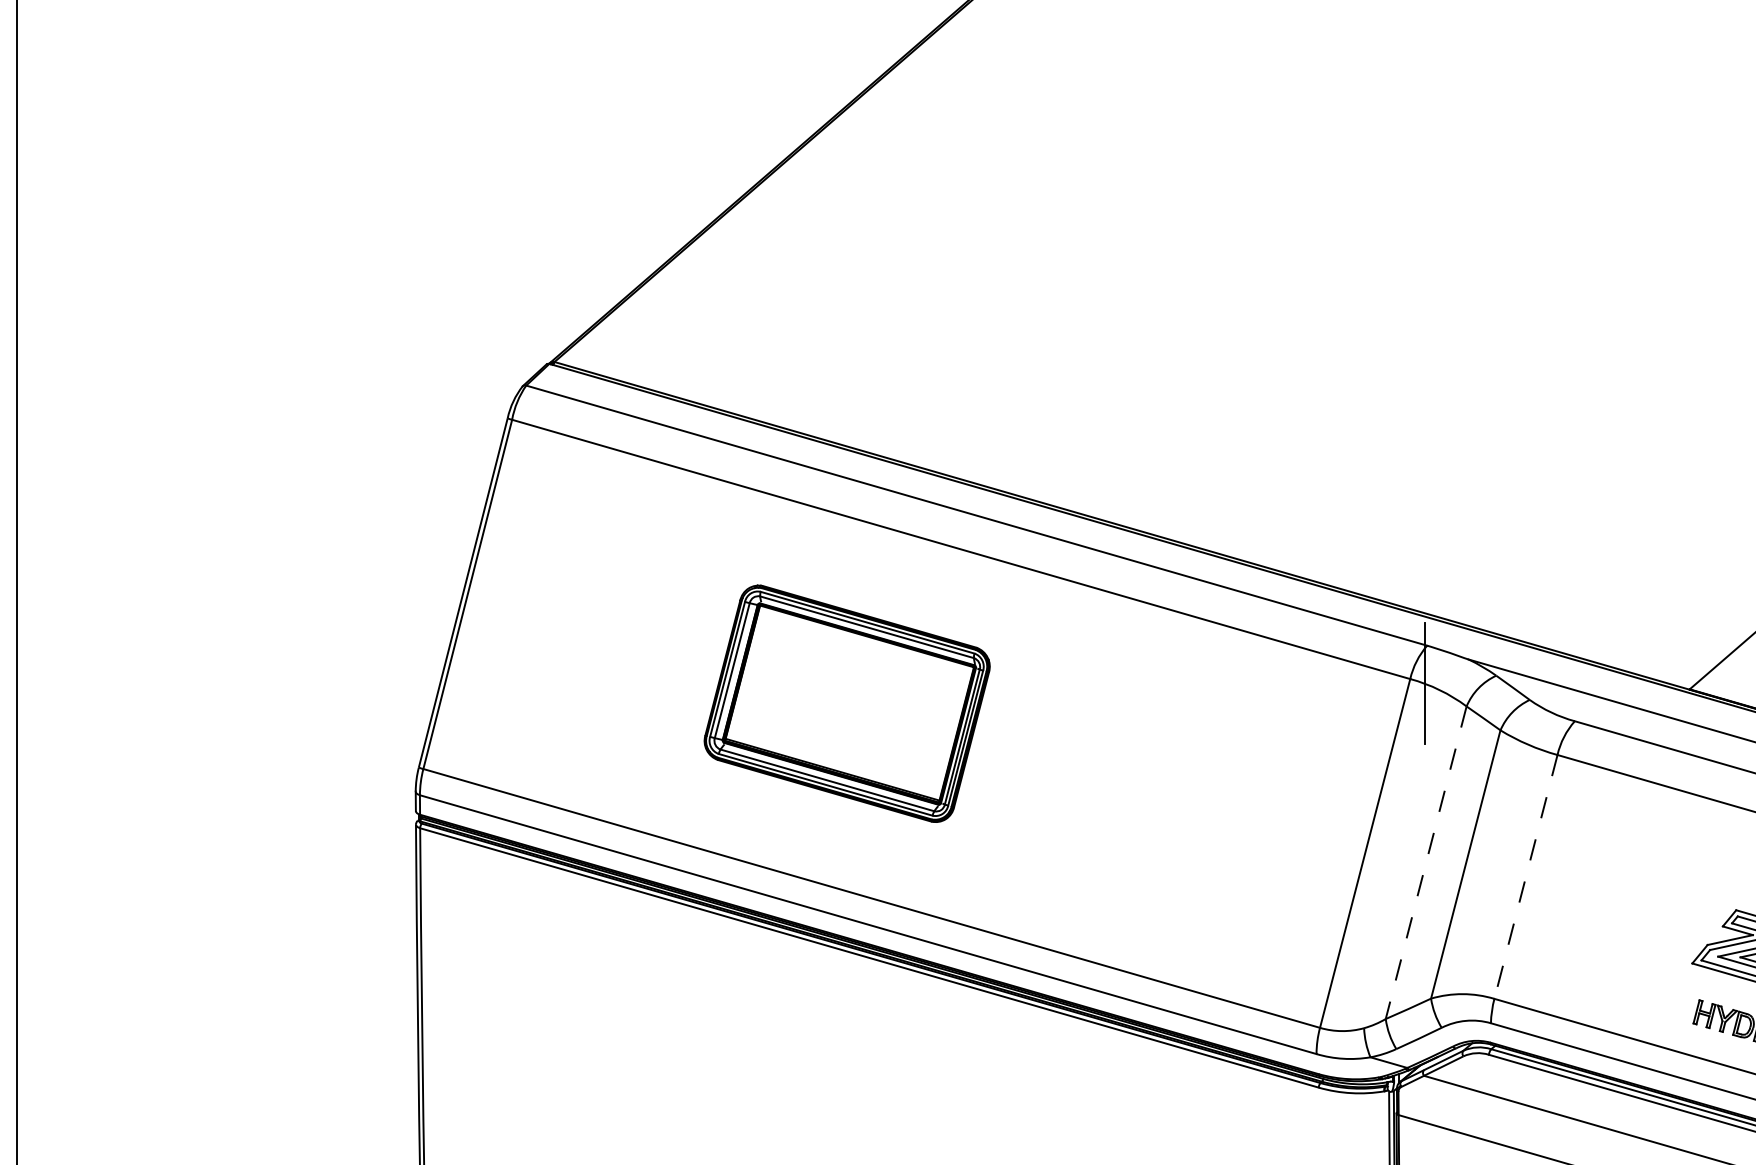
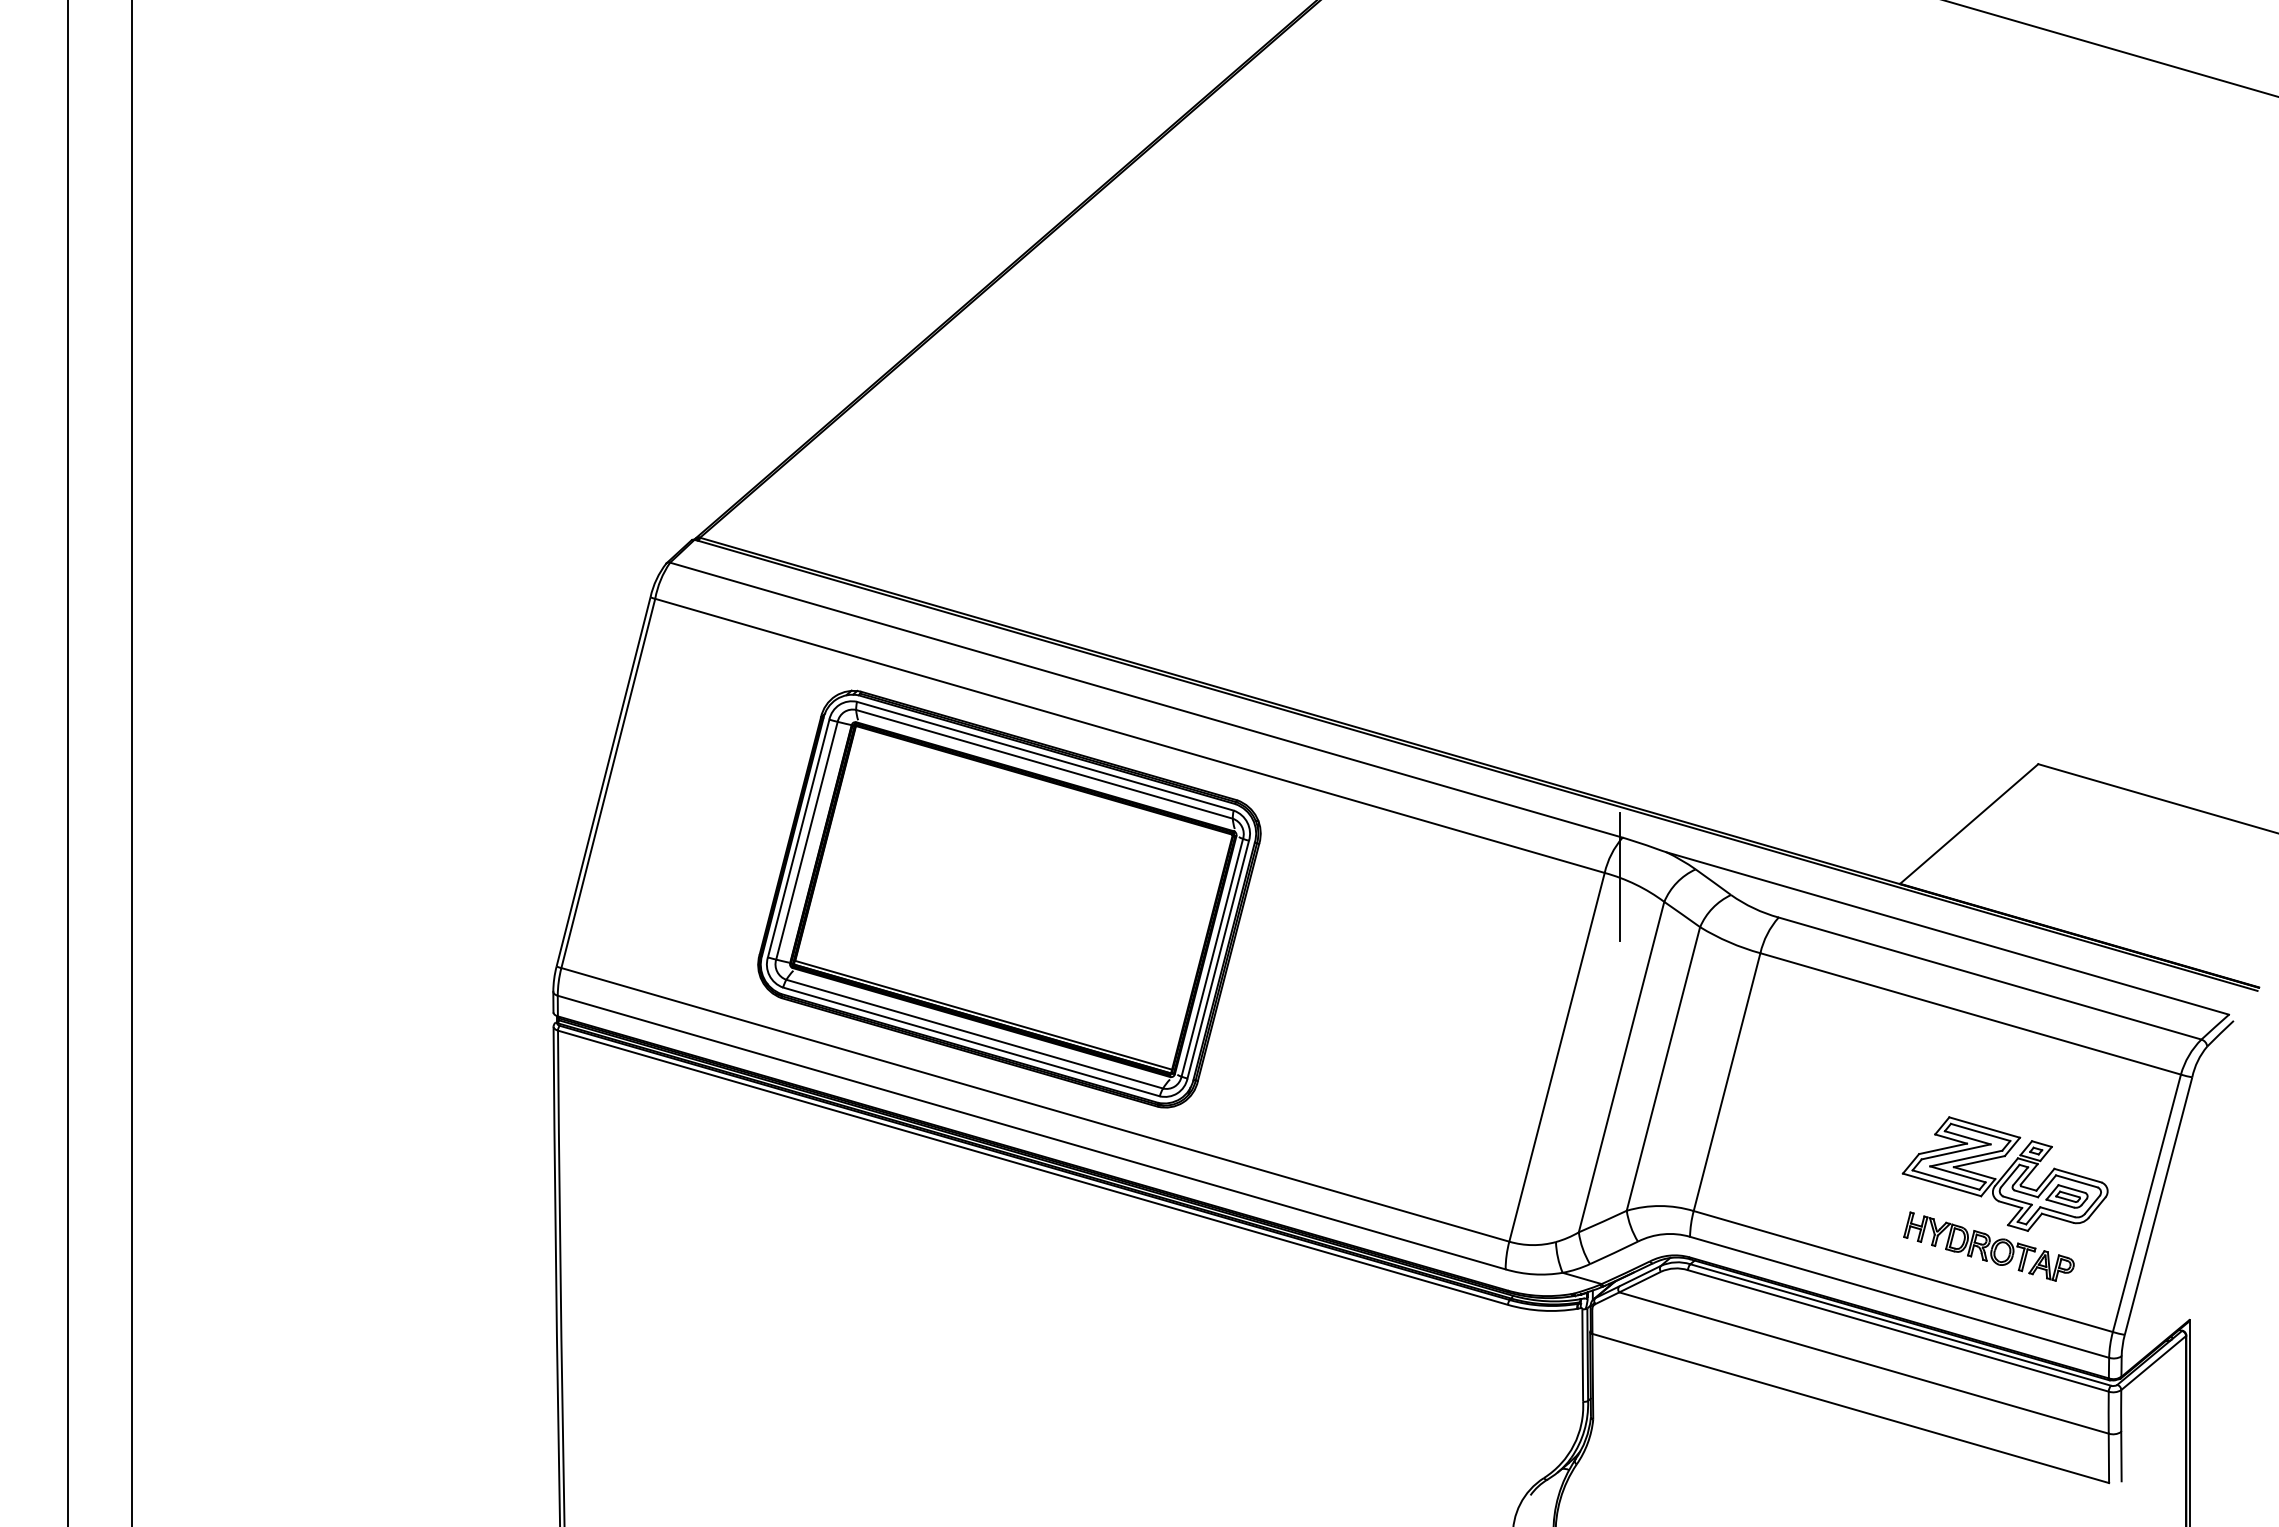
part: (847, 703) -> (1009, 898), size x1.67
line: (1426, 863) -> (1621, 1067), dashed -> solid
line: (1525, 877) -> (1726, 1082), dashed -> solid

